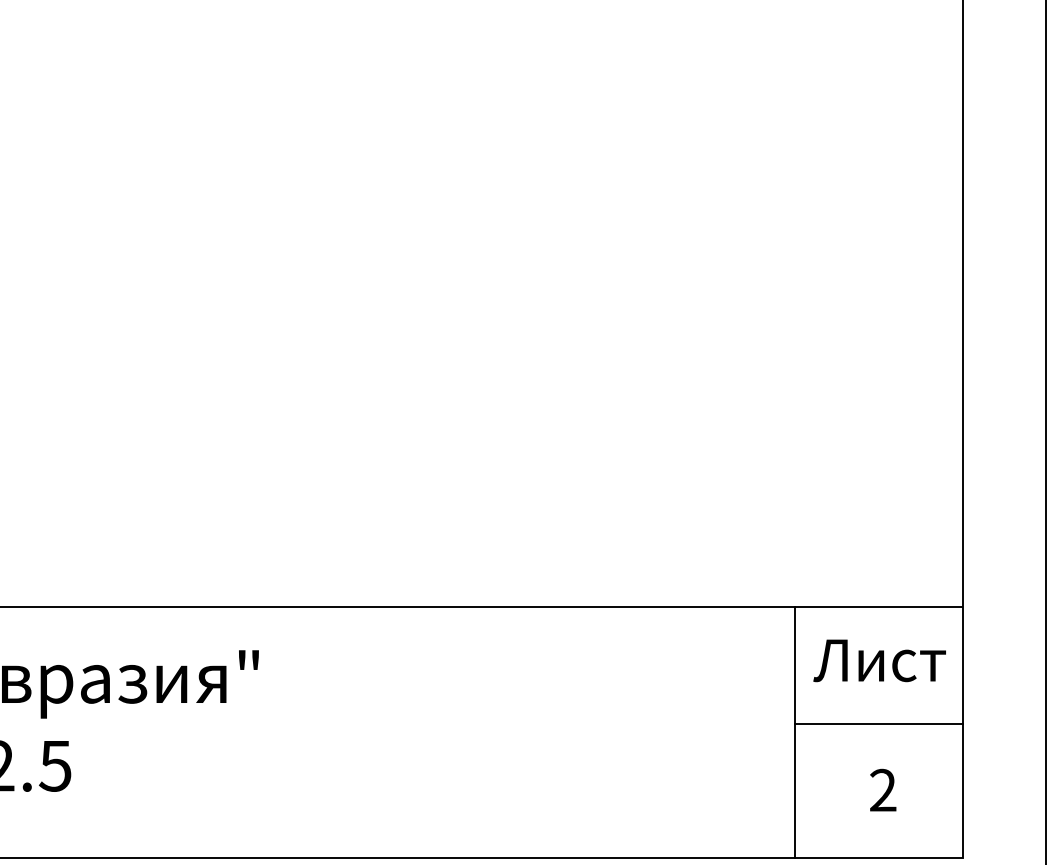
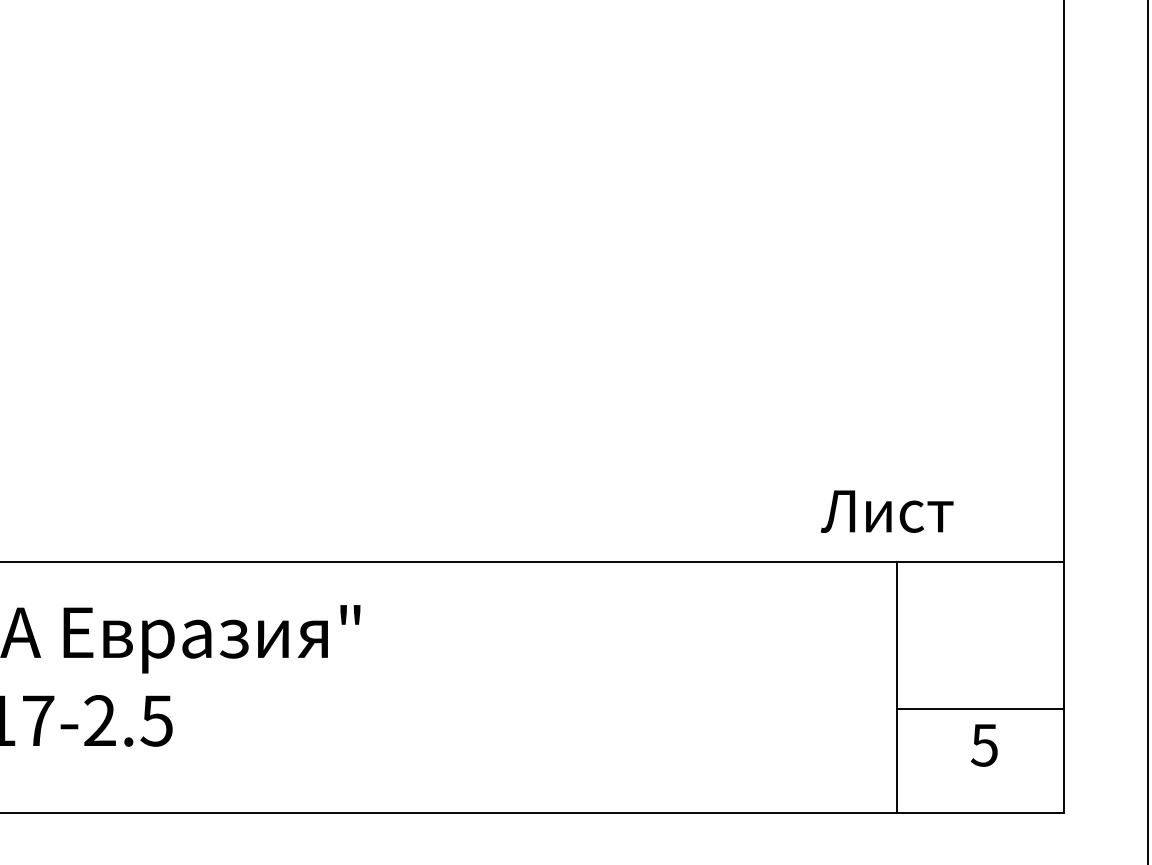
text: (879, 660) -> (886, 511), moved
line: (878, 723) -> (979, 708), moved
text: (882, 789) -> (983, 744), 2 -> 5

